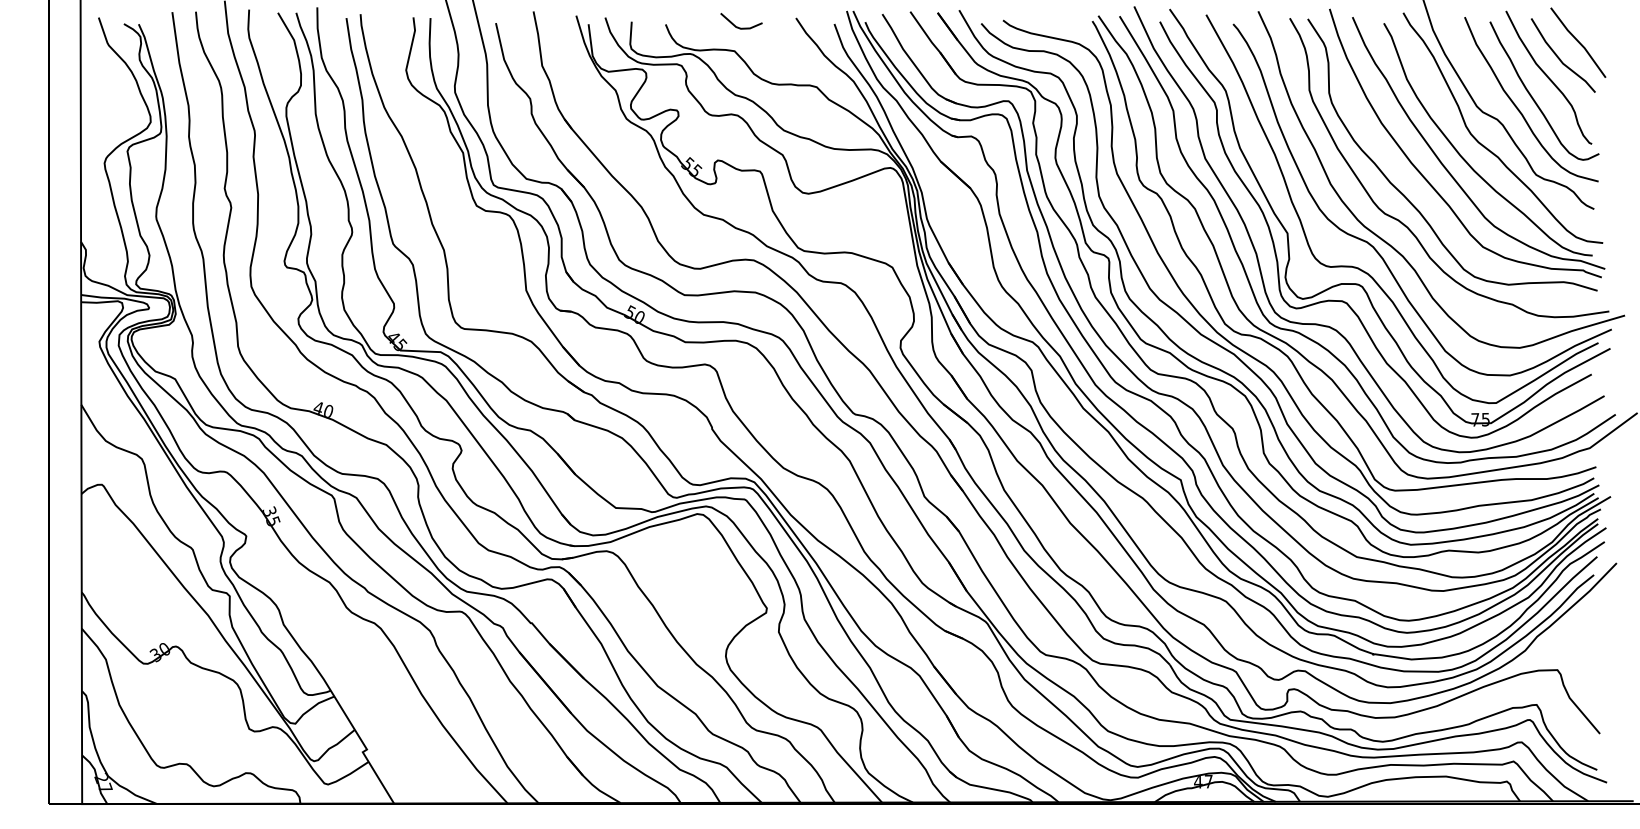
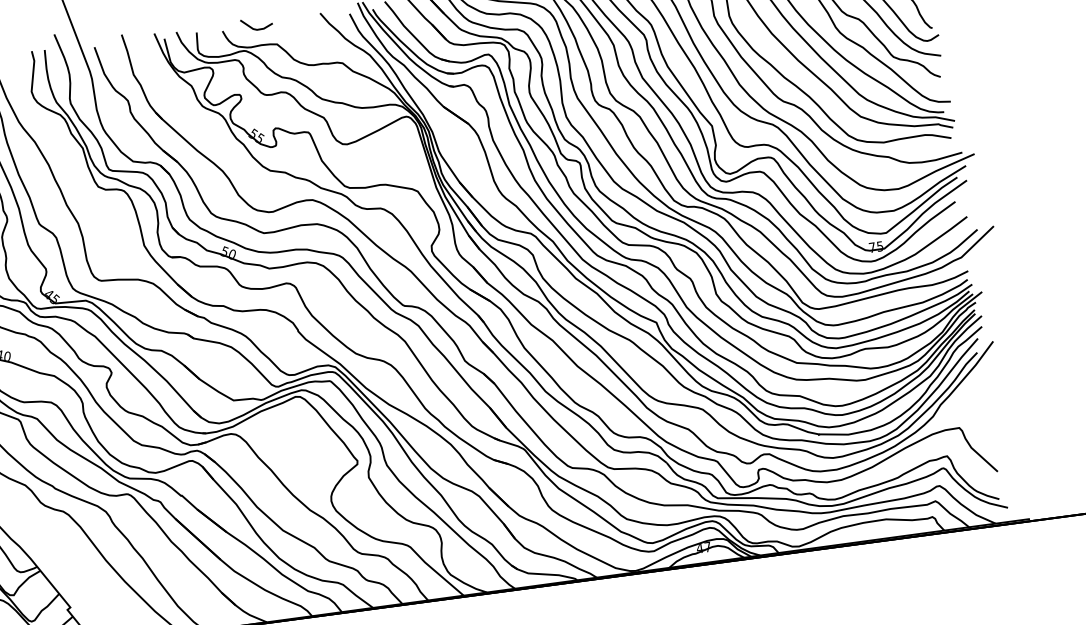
line: (738, 26) -> (255, 28), moved

